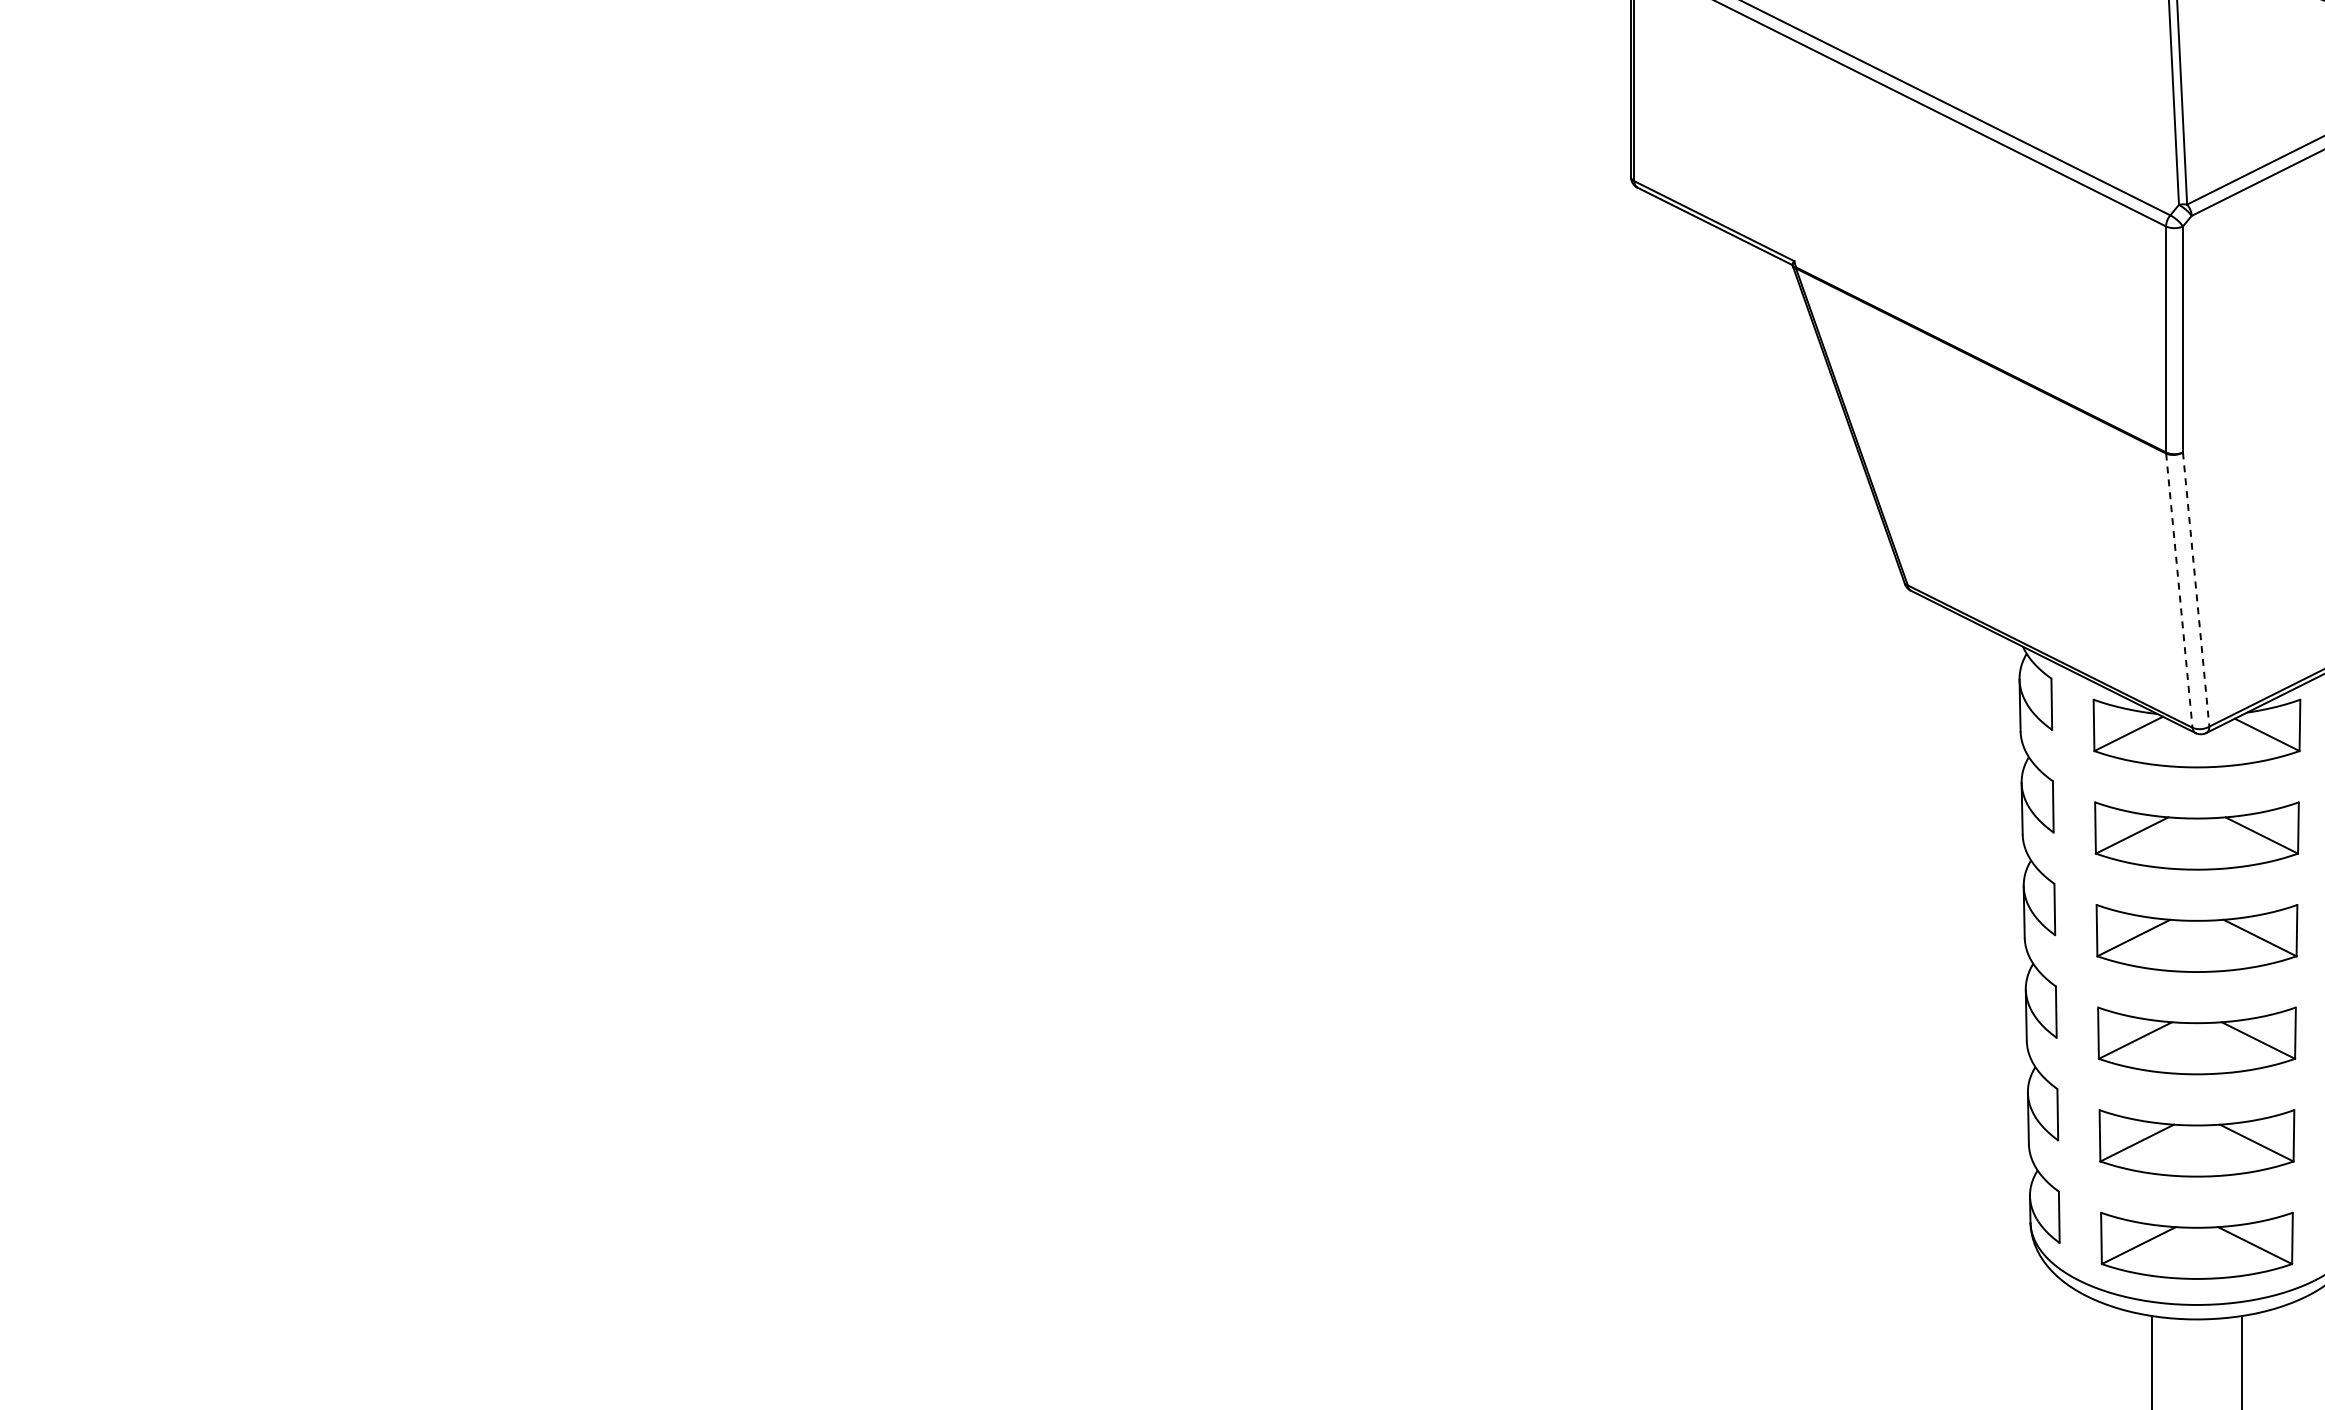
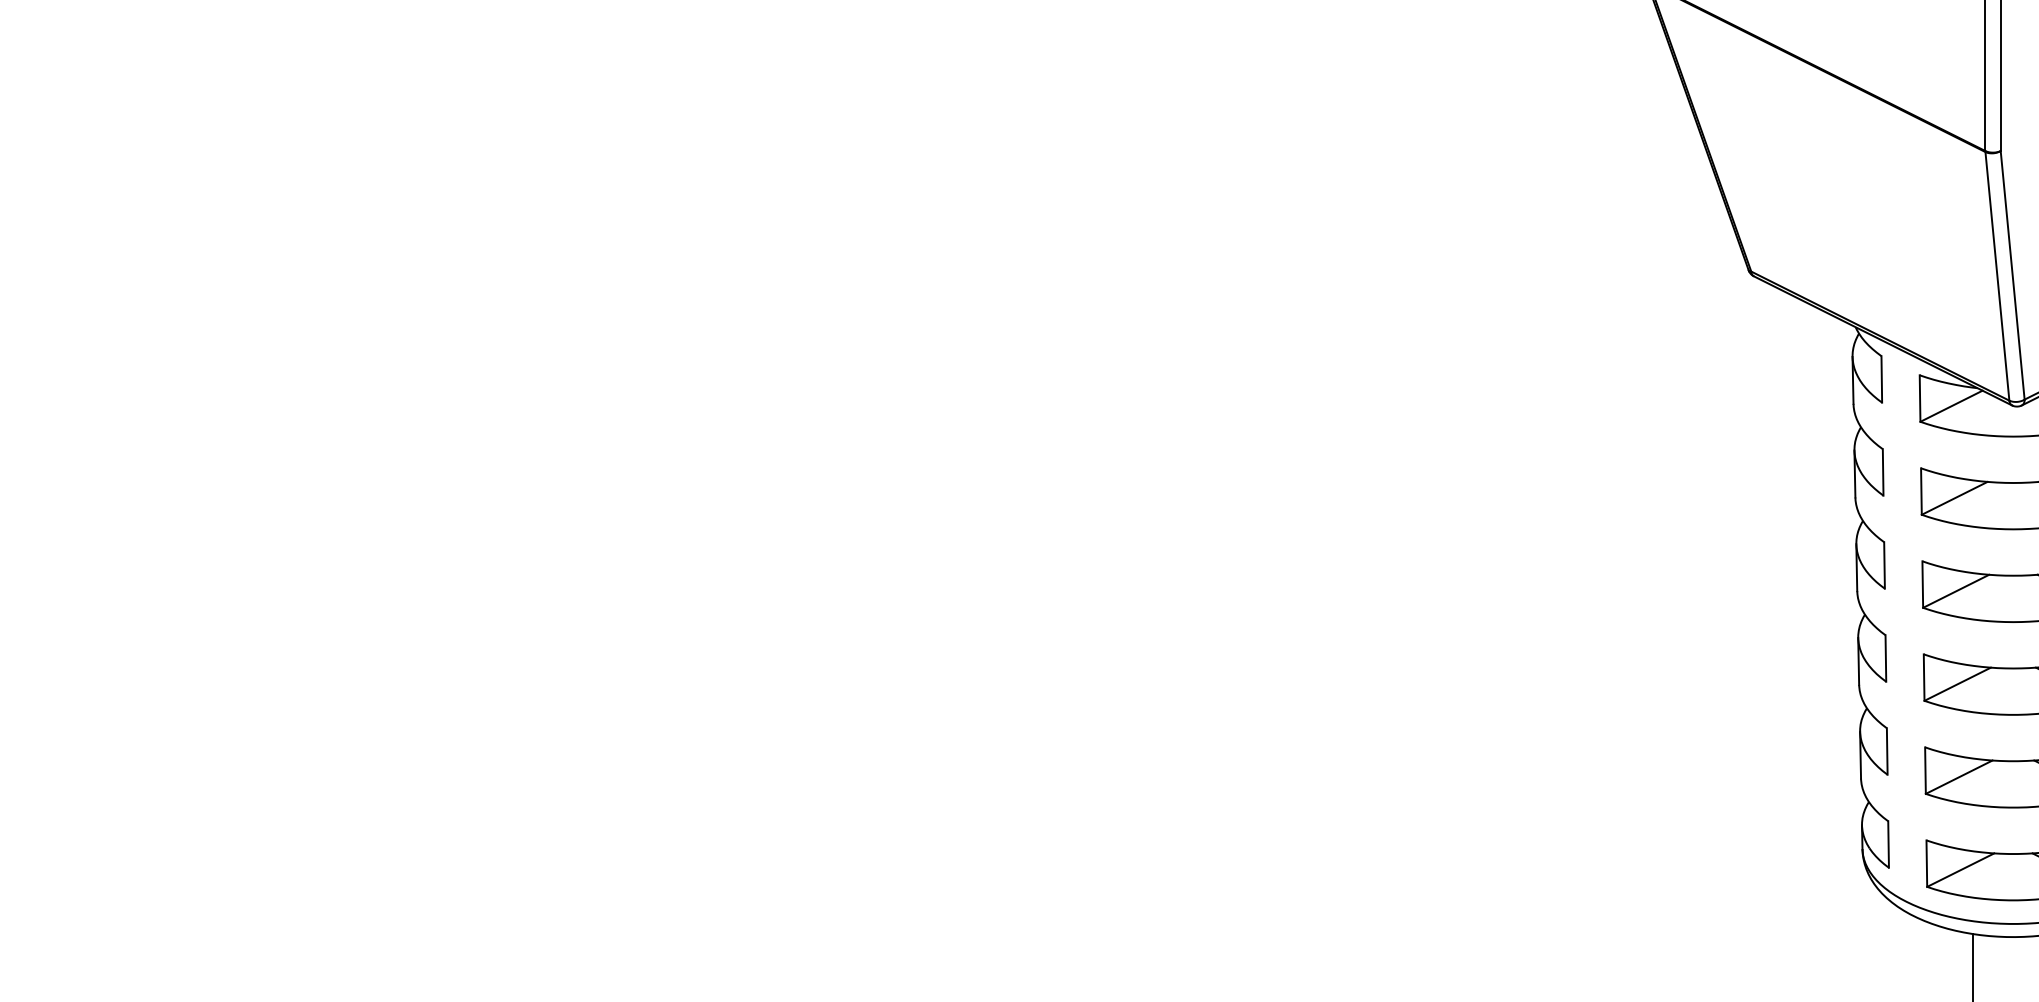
line: (2196, 589) -> (2012, 275), dashed -> solid
line: (2179, 590) -> (1997, 276), dashed -> solid

